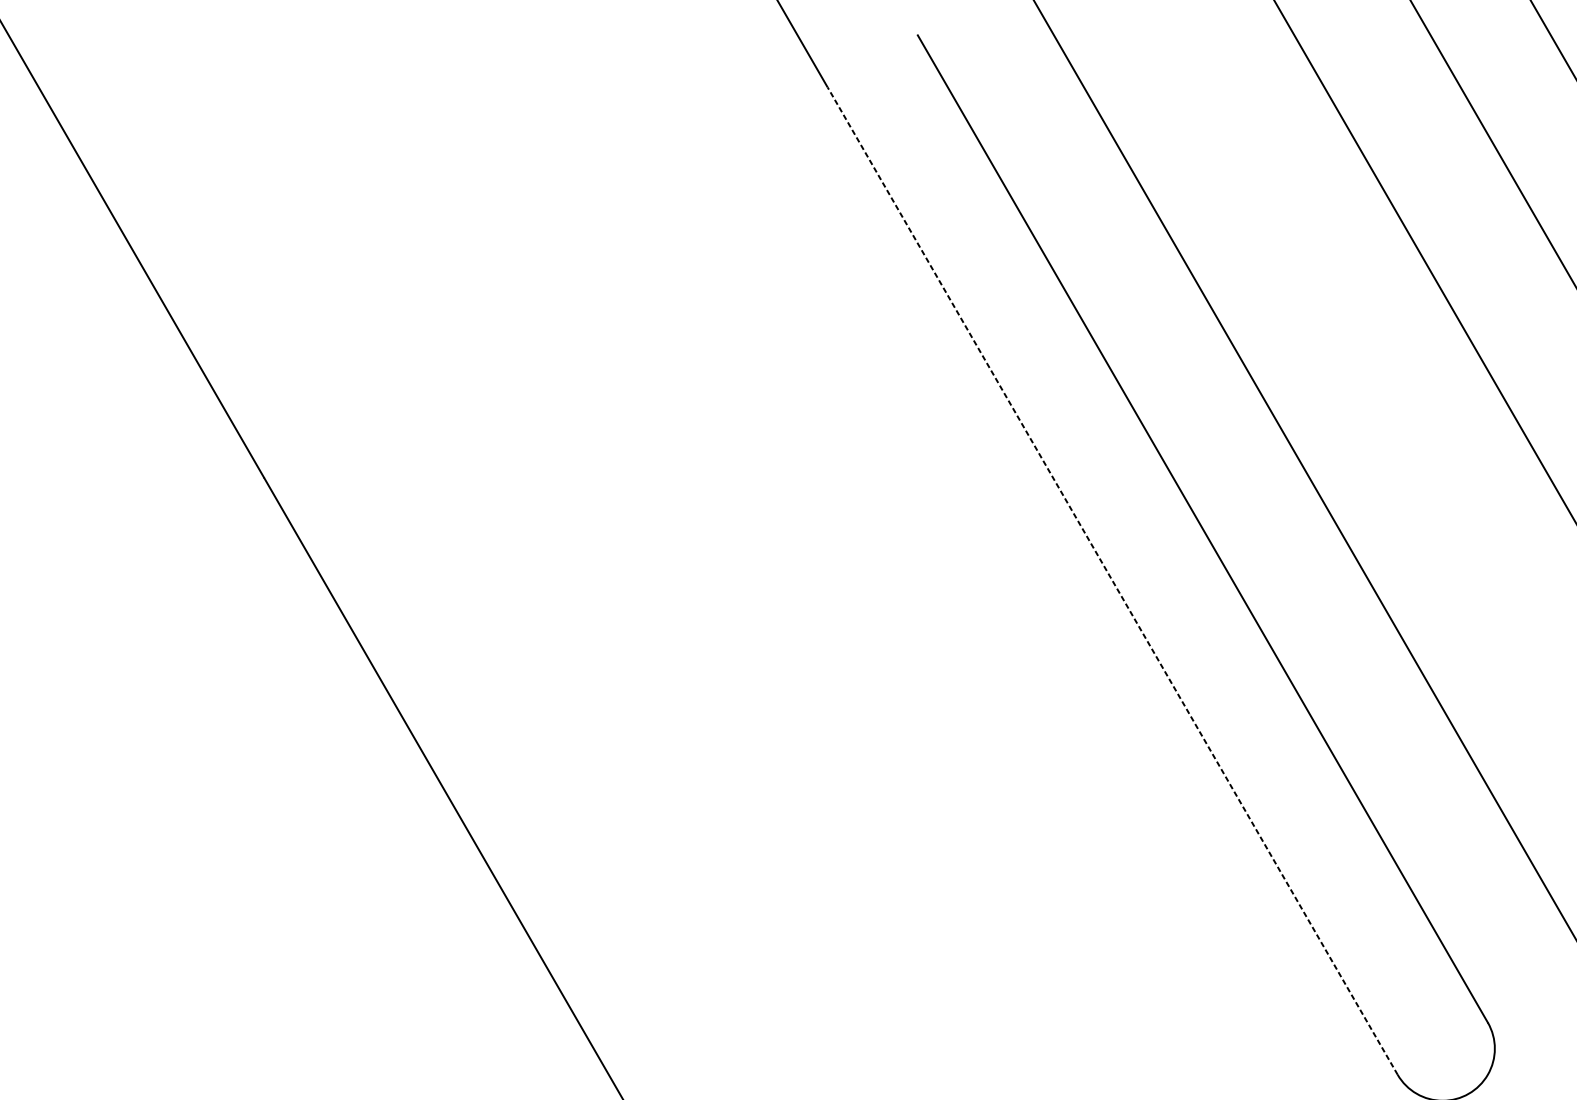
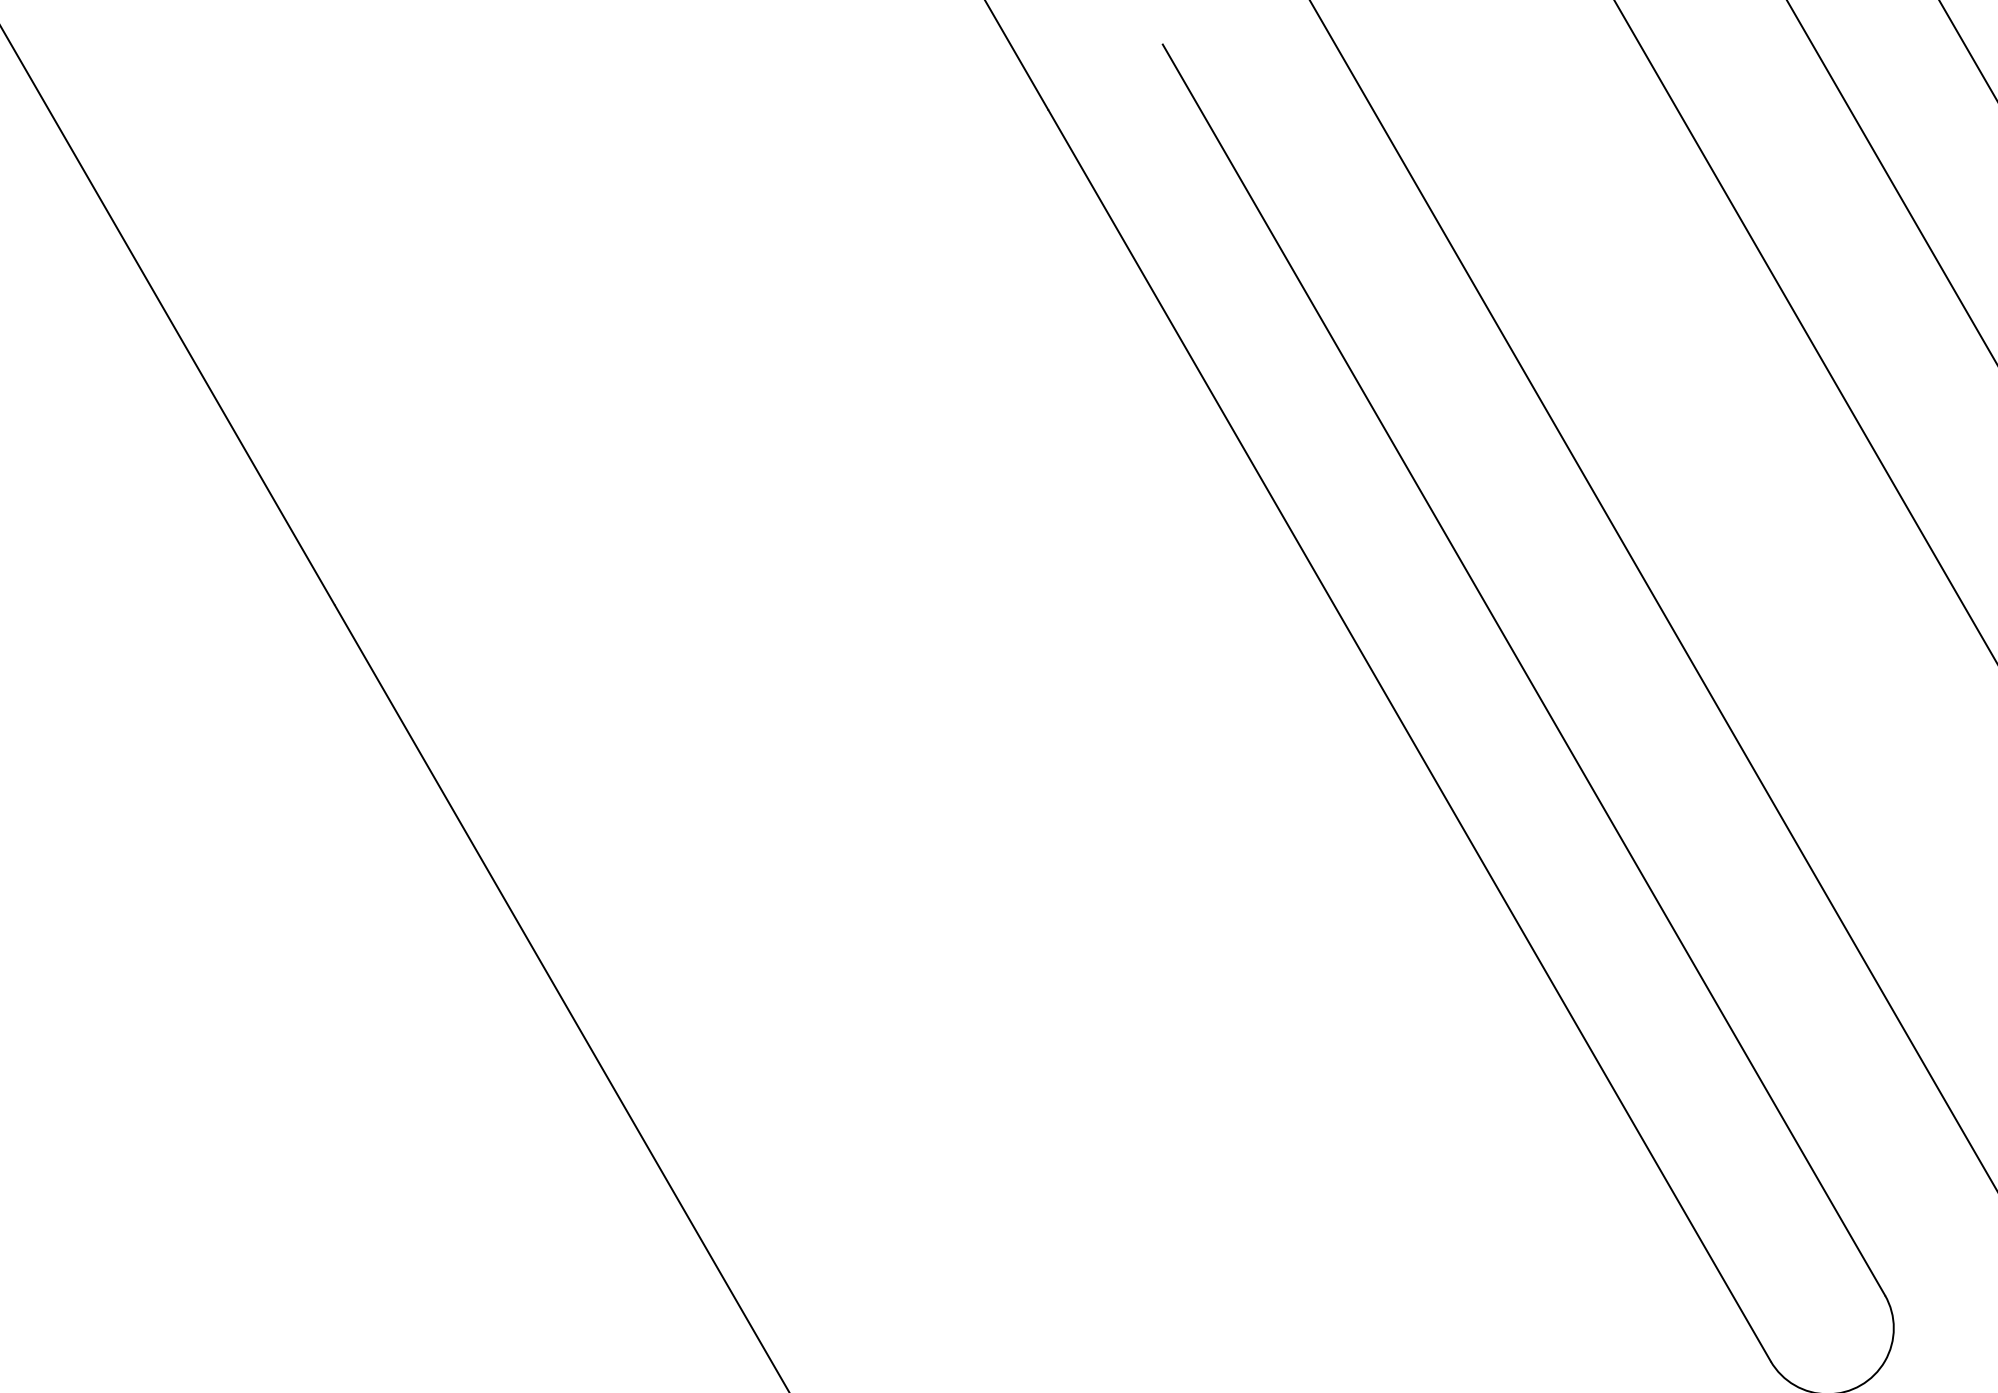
line: (1112, 580) -> (1409, 735), dashed -> solid

